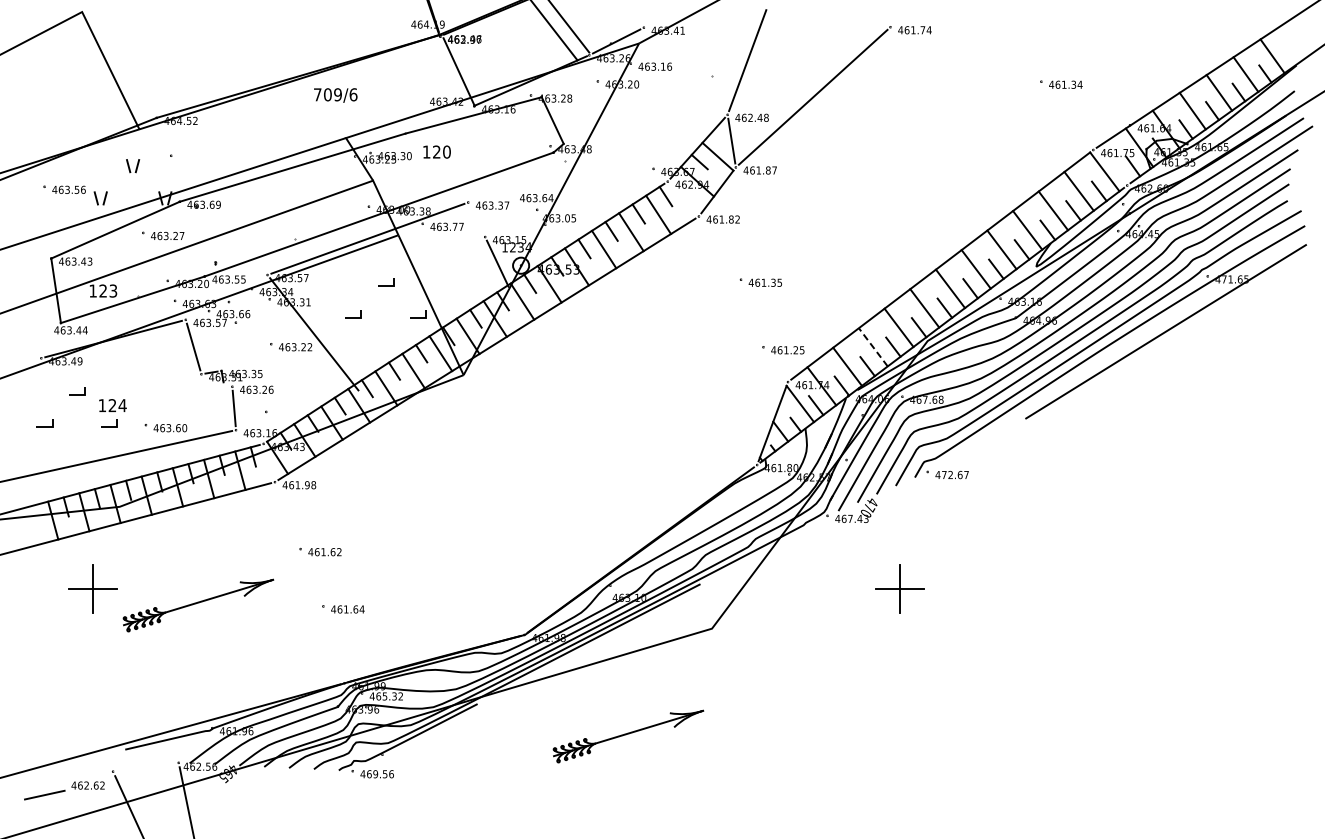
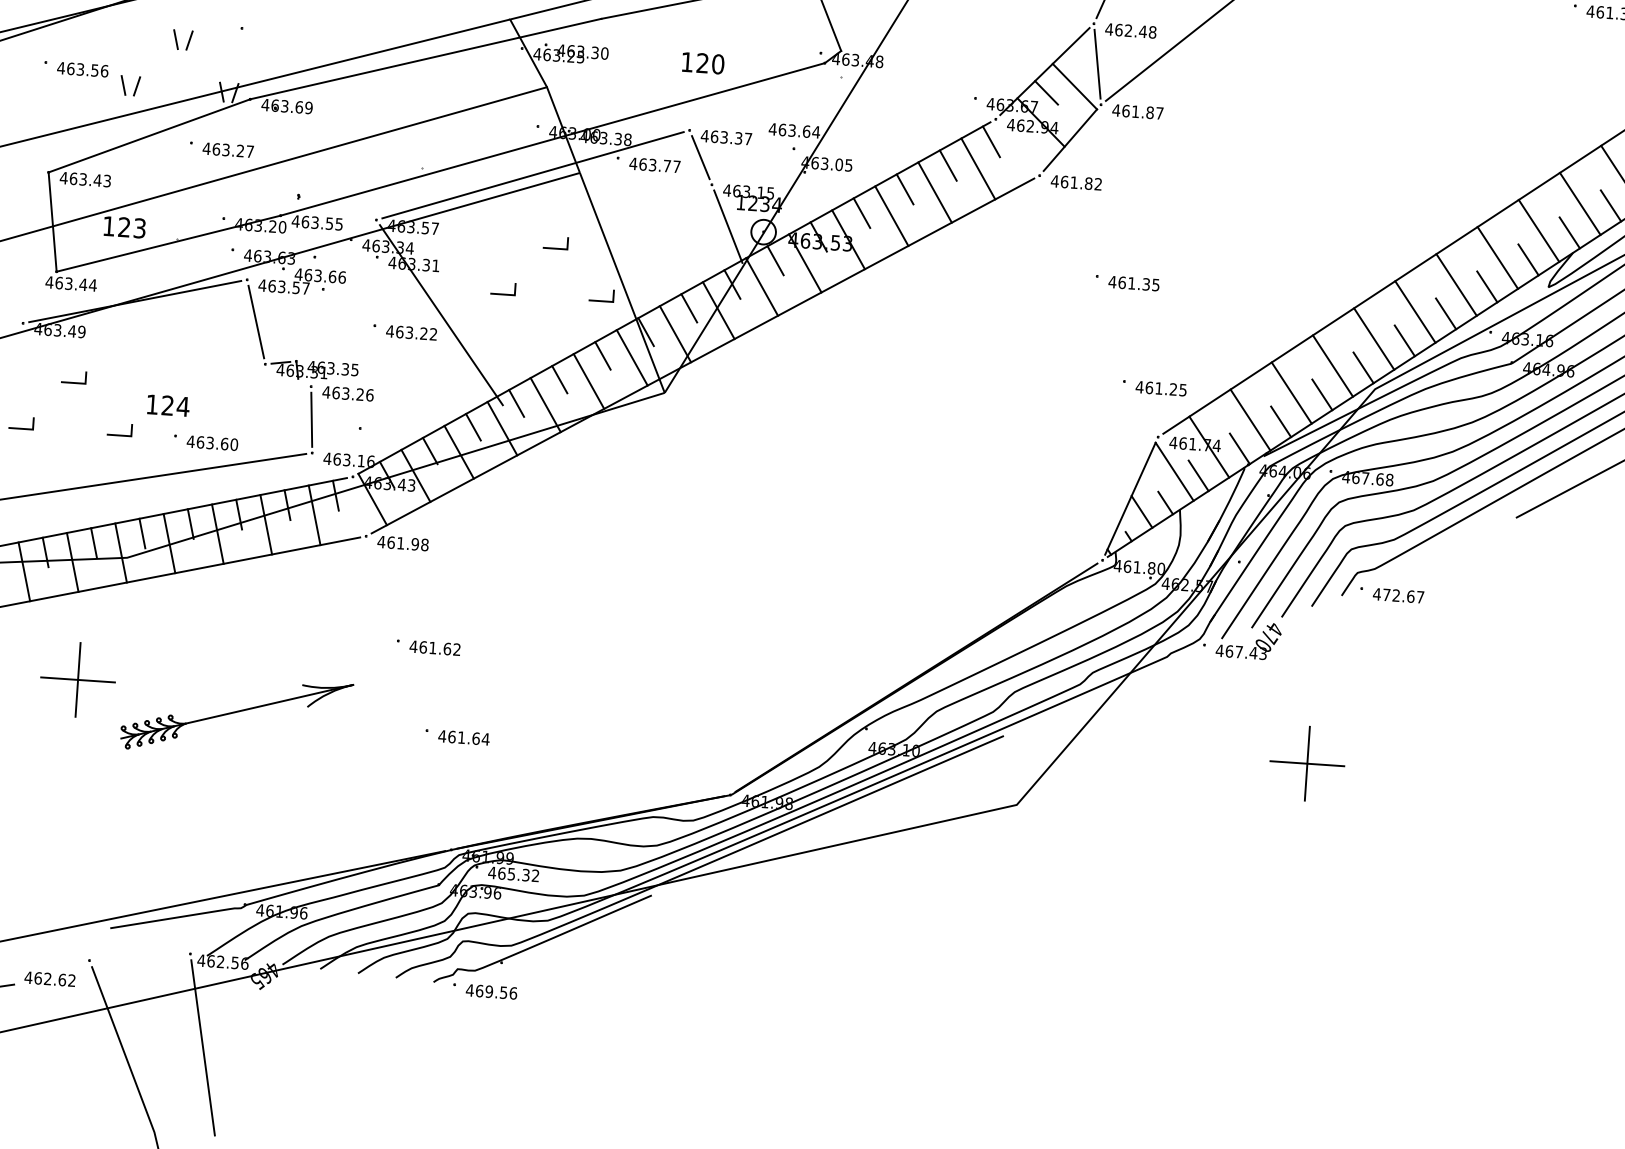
text: (436, 151) -> (702, 62), moved
line: (476, 219) -> (700, 157), added
line: (873, 347) -> (1292, 393), dashed -> solid
text: (112, 405) -> (167, 405), moved
part: (628, 736) -> (878, 960), removed

